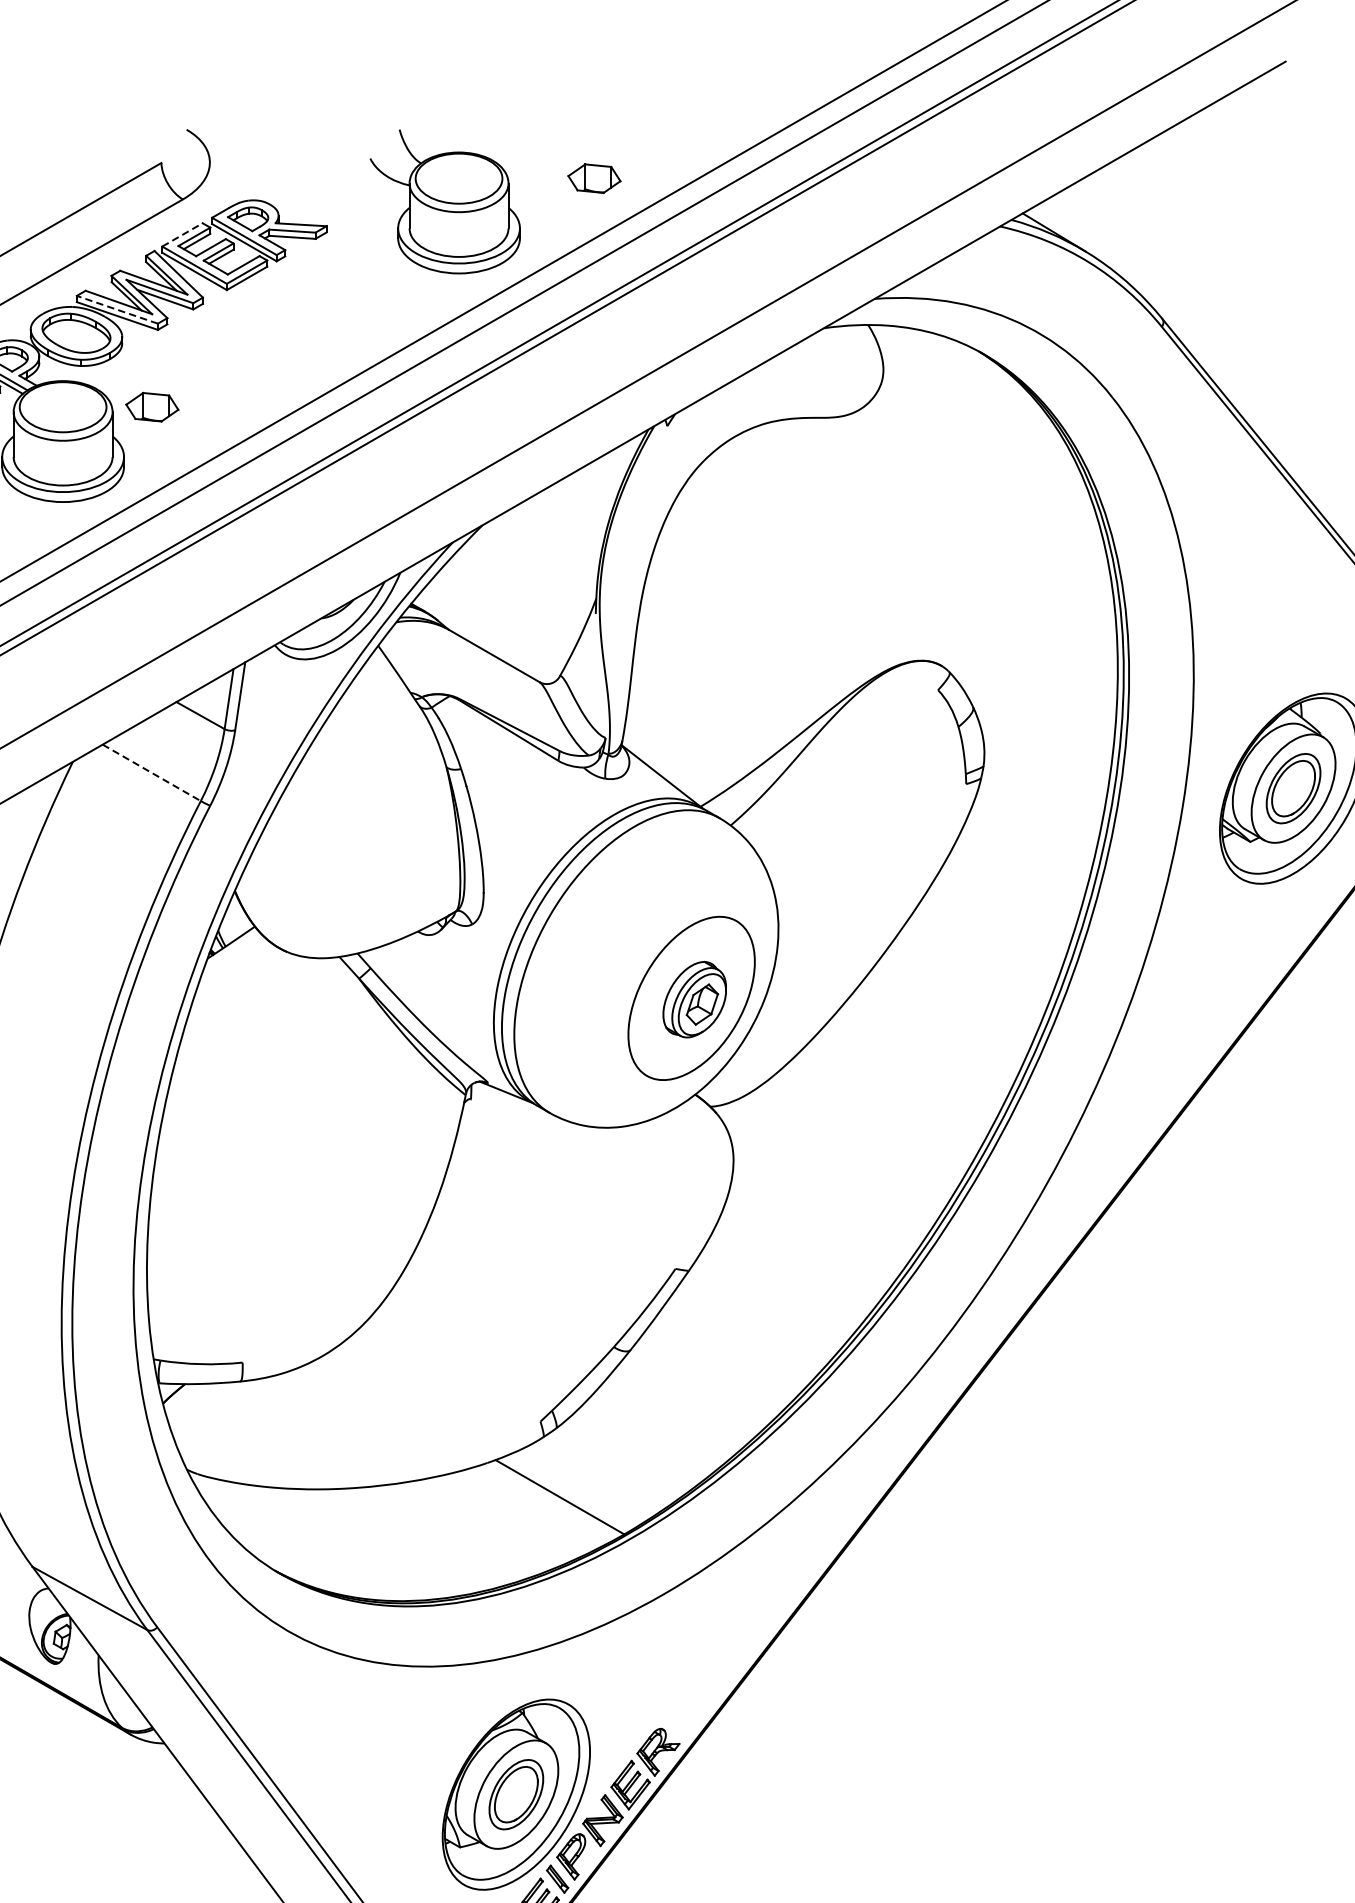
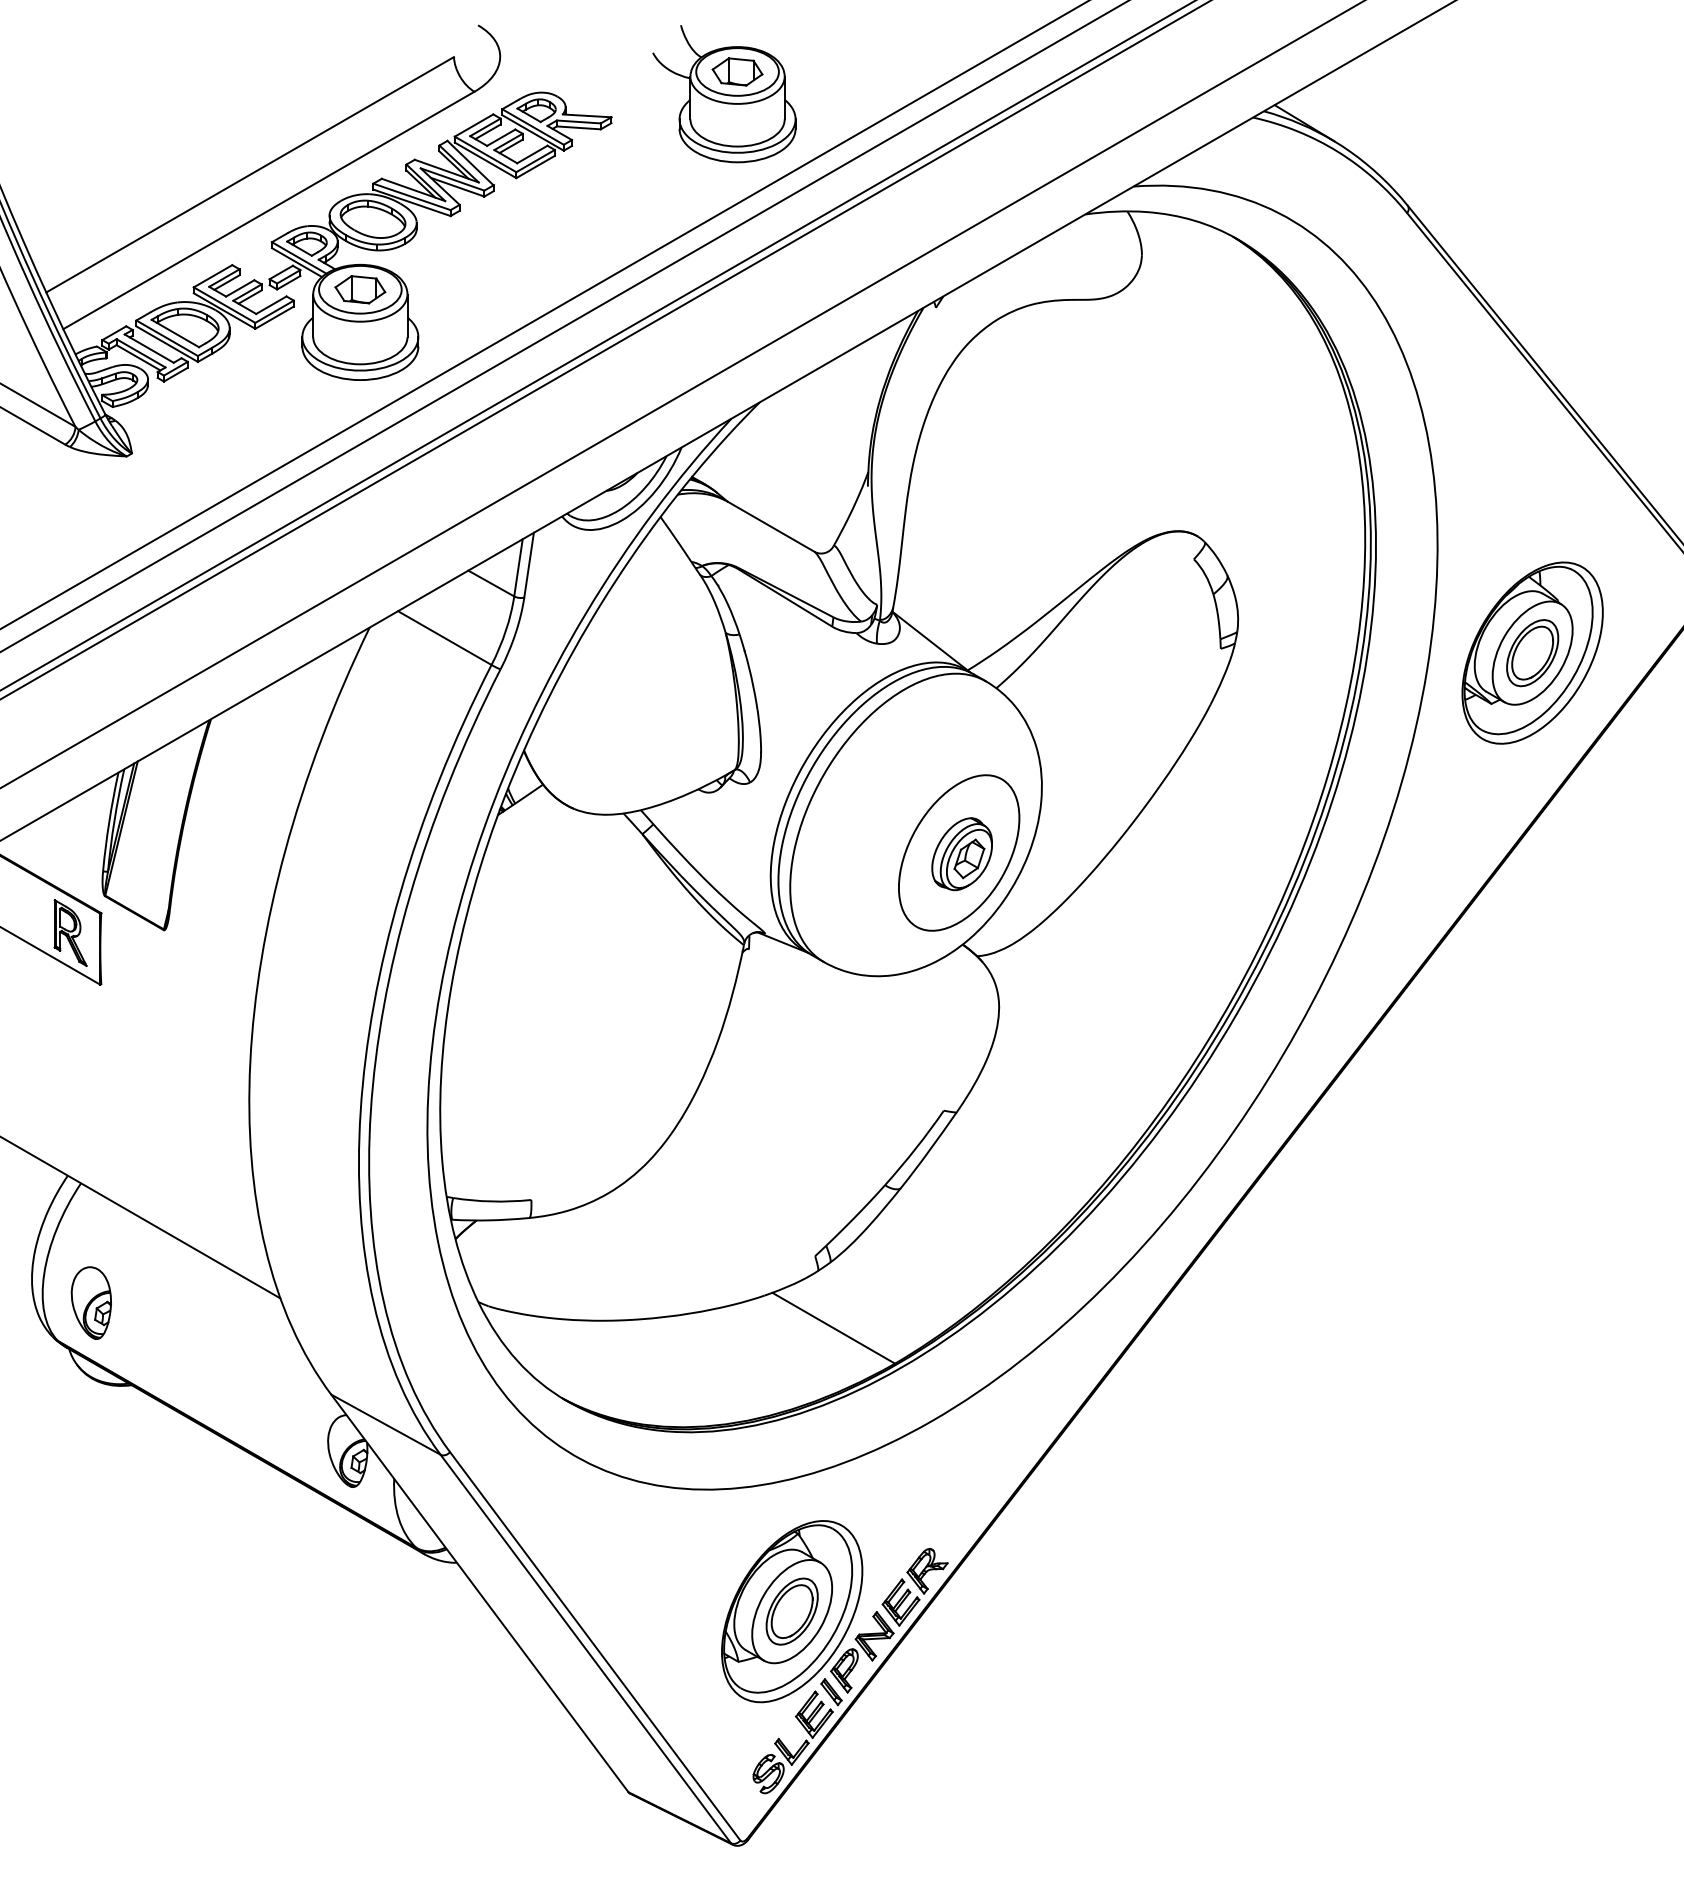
part: (594, 178) -> (737, 71), moved
line: (182, 234) -> (474, 125), dashed -> solid
line: (117, 309) -> (412, 196), dashed -> solid
part: (152, 406) -> (360, 289), moved
line: (151, 773) -> (444, 638), dashed -> solid

